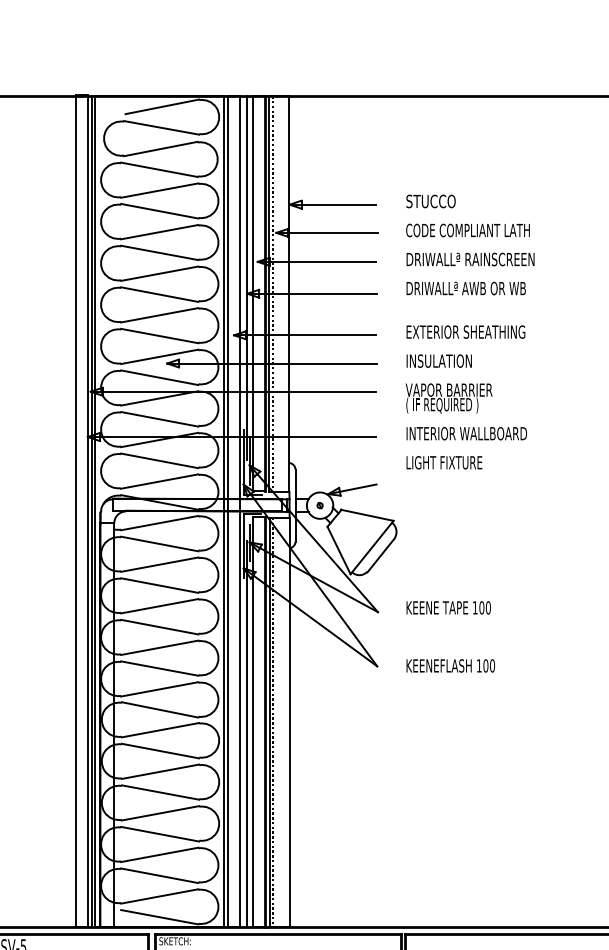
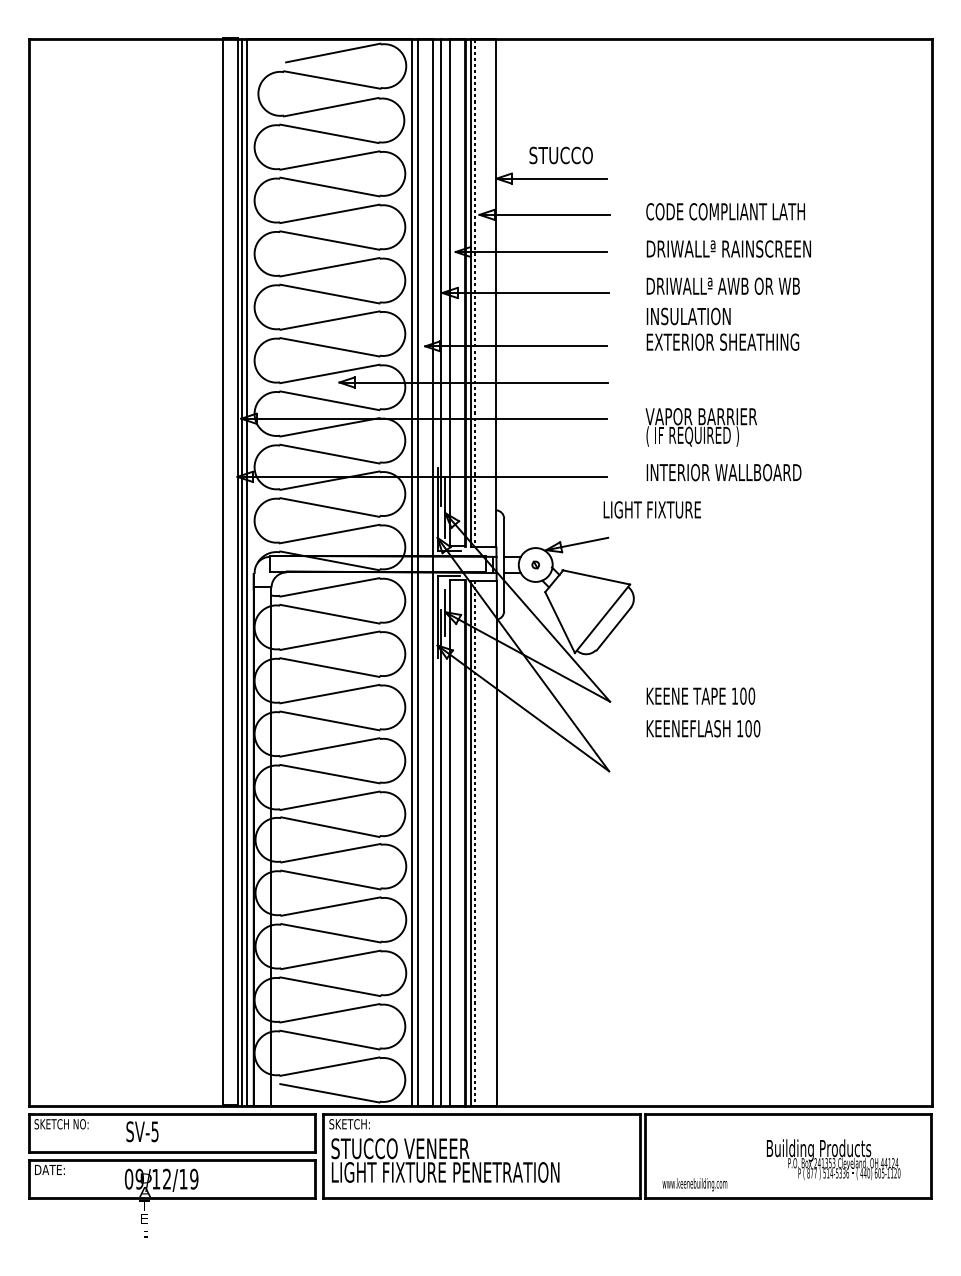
text: (430, 201) -> (560, 155), moved
text: (439, 361) -> (688, 316), moved
text: (443, 462) -> (651, 509), moved
text: (450, 665) -> (703, 728), moved

